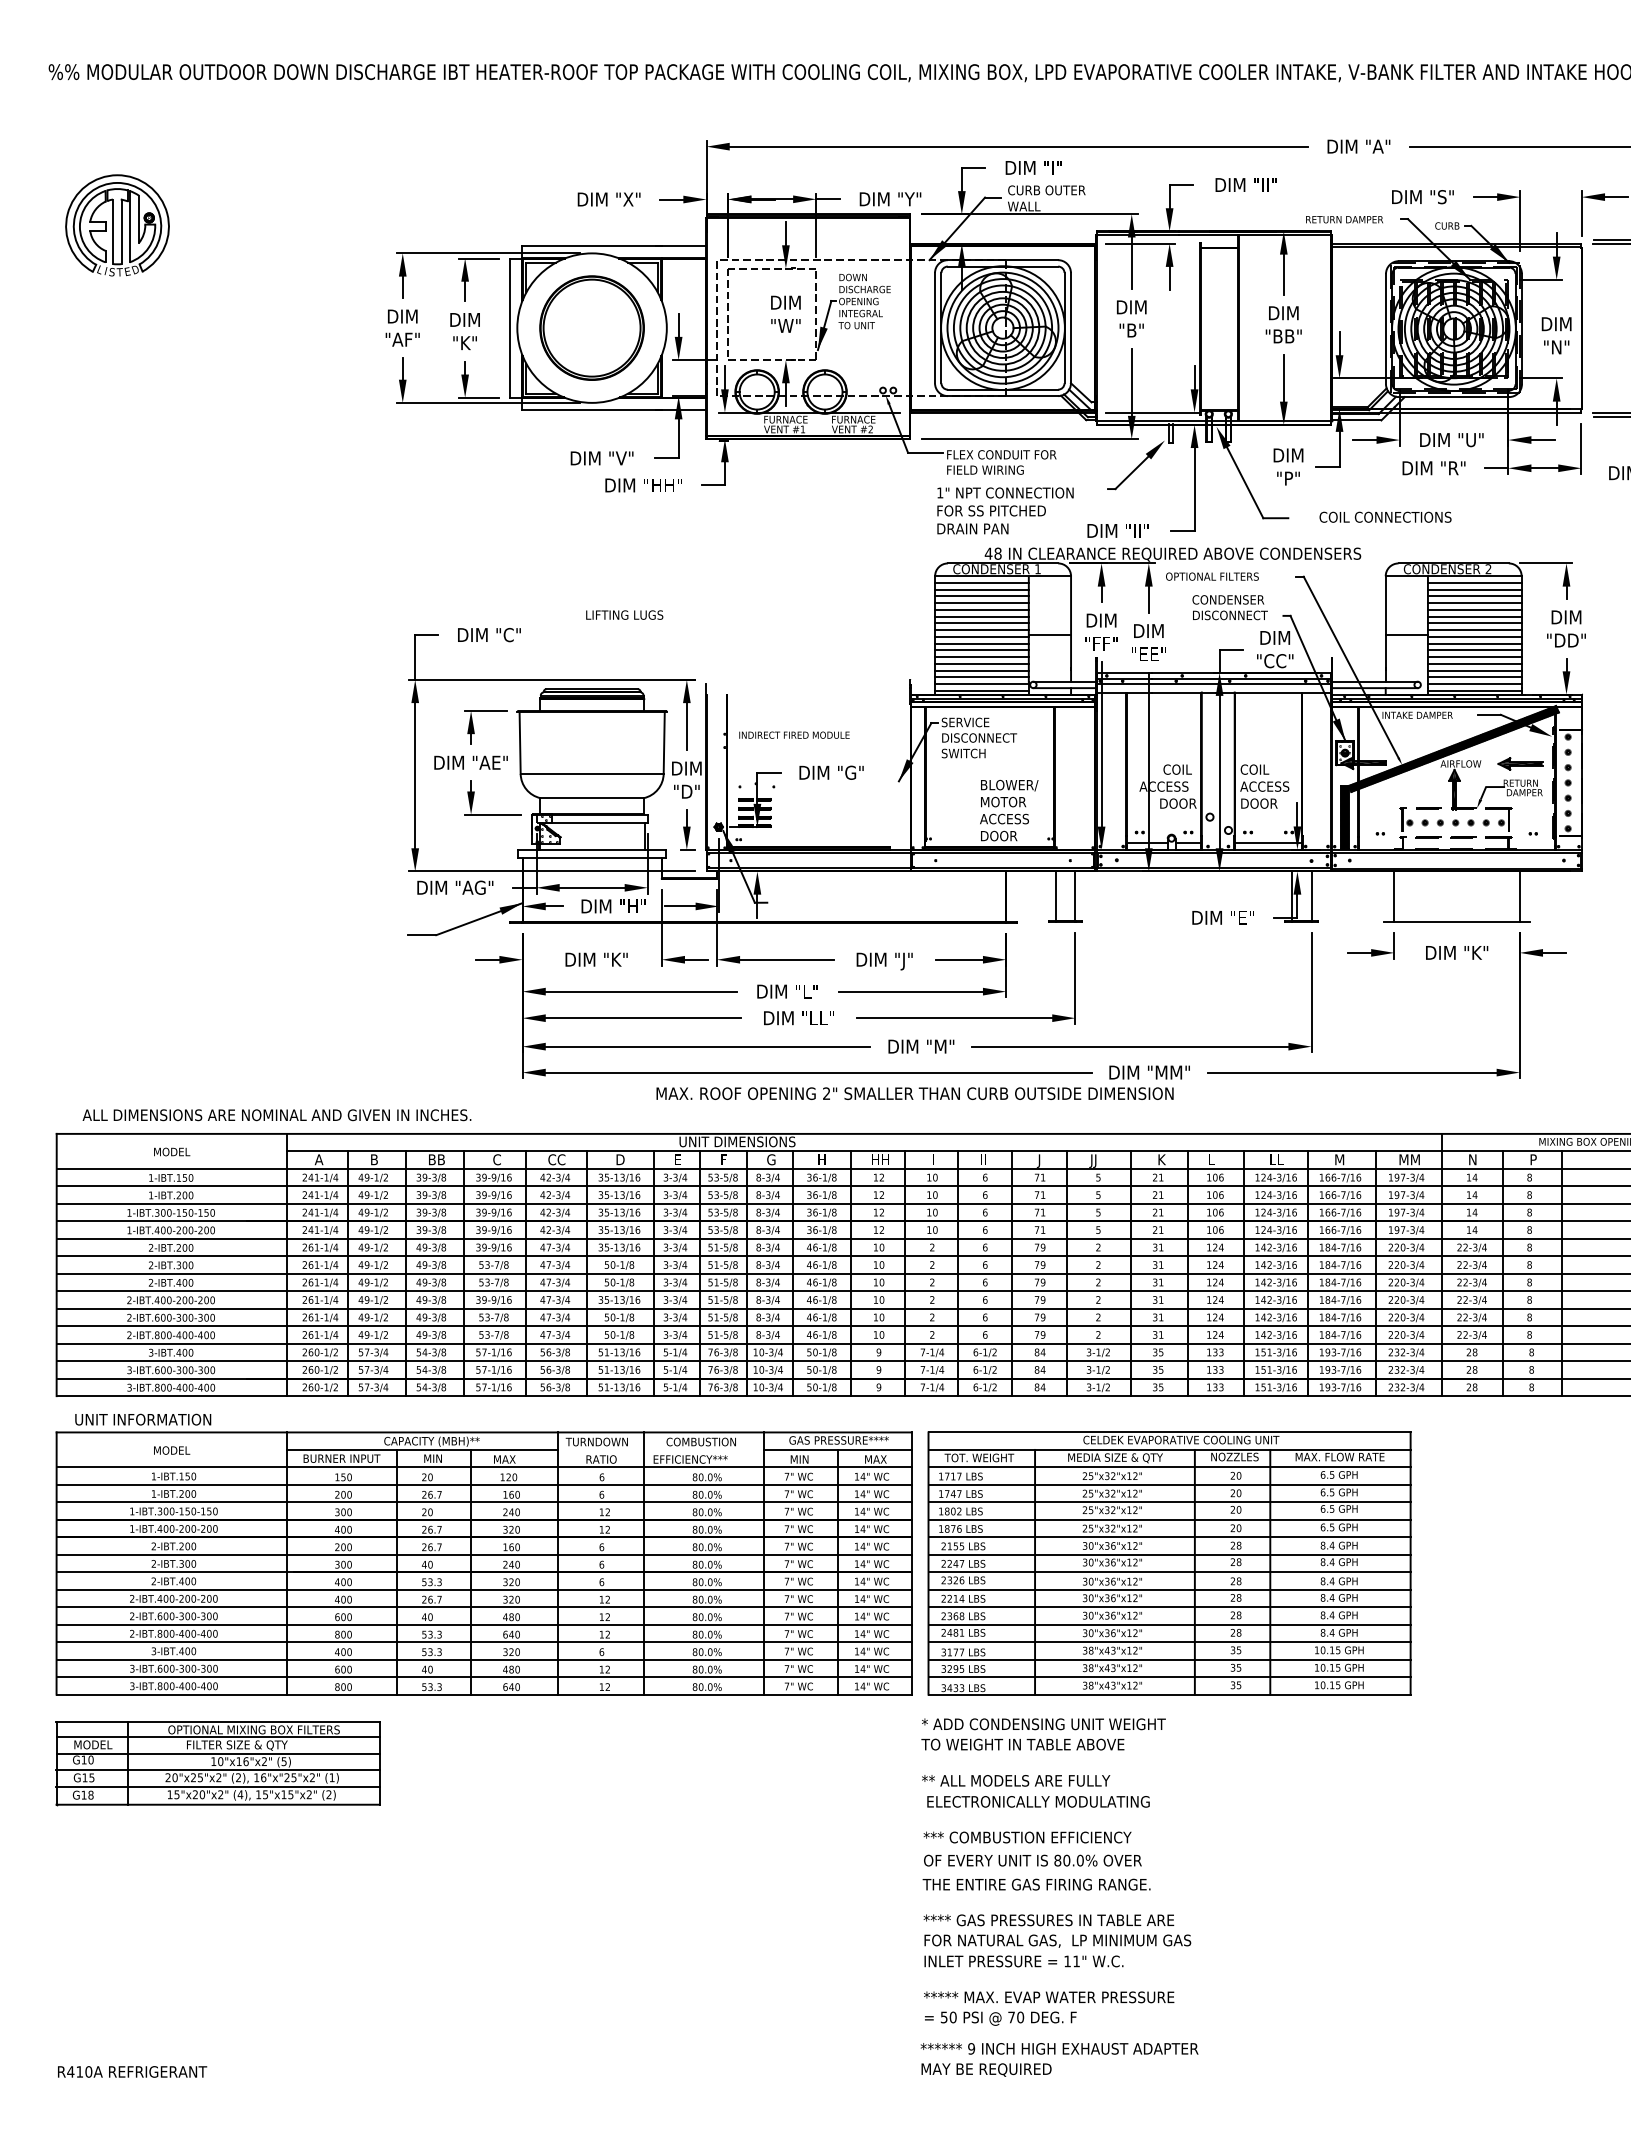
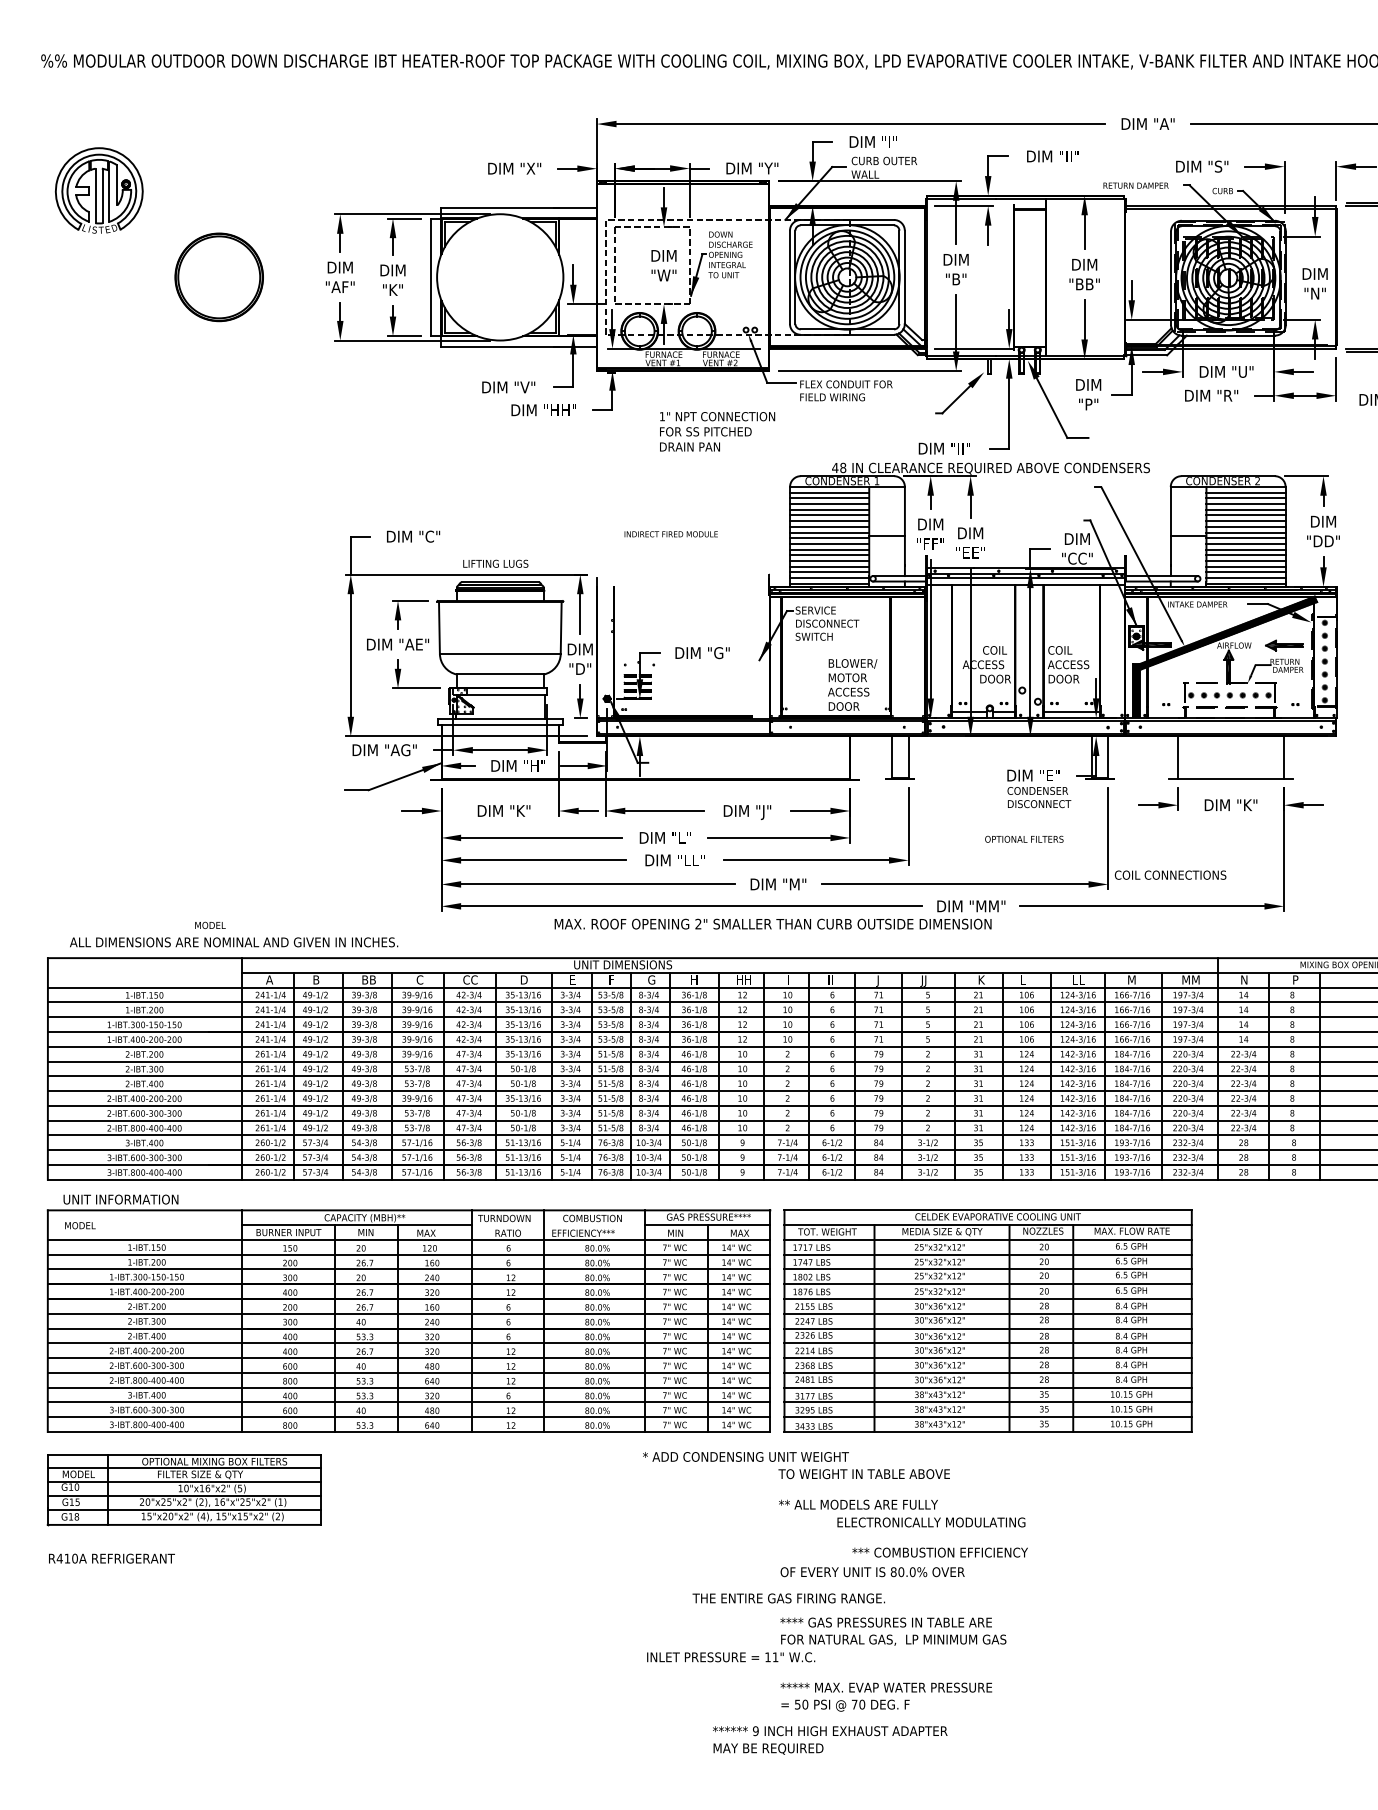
part: (591, 328) -> (218, 277), moved
text: (1005, 510) -> (717, 431), moved
text: (1385, 516) -> (1170, 874), moved
text: (1212, 575) -> (1024, 838), moved
text: (1230, 607) -> (1039, 797), moved
text: (624, 614) -> (495, 563), moved
text: (793, 735) -> (670, 534), moved
text: (172, 1150) -> (210, 924), moved
text: (172, 1450) -> (80, 1225), moved
text: (1043, 1723) -> (745, 1456), moved
text: (1038, 1801) -> (931, 1522), moved
text: (1026, 1837) -> (939, 1552), moved
text: (1036, 1884) -> (788, 1598), moved
text: (1024, 1961) -> (731, 1657), moved
text: (1059, 2059) -> (830, 1740), moved
text: (131, 2071) -> (111, 1558), moved

